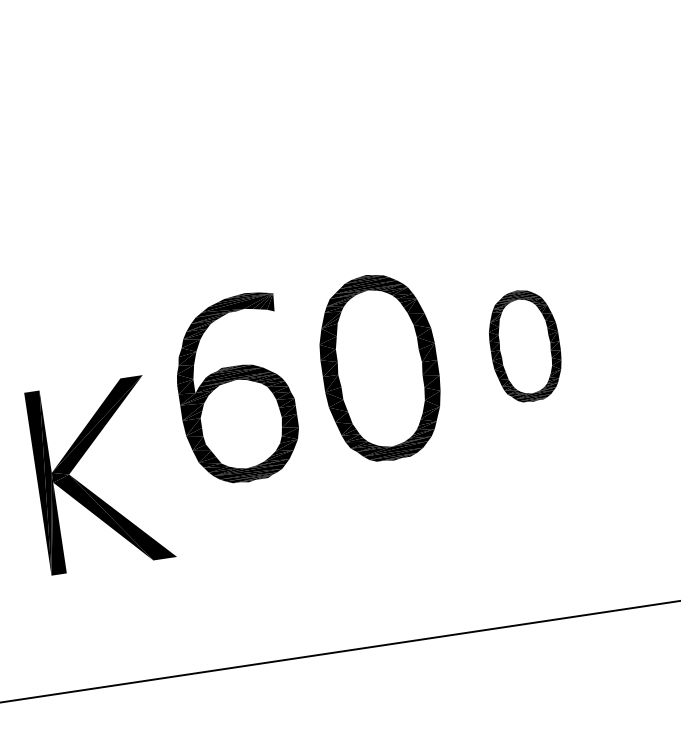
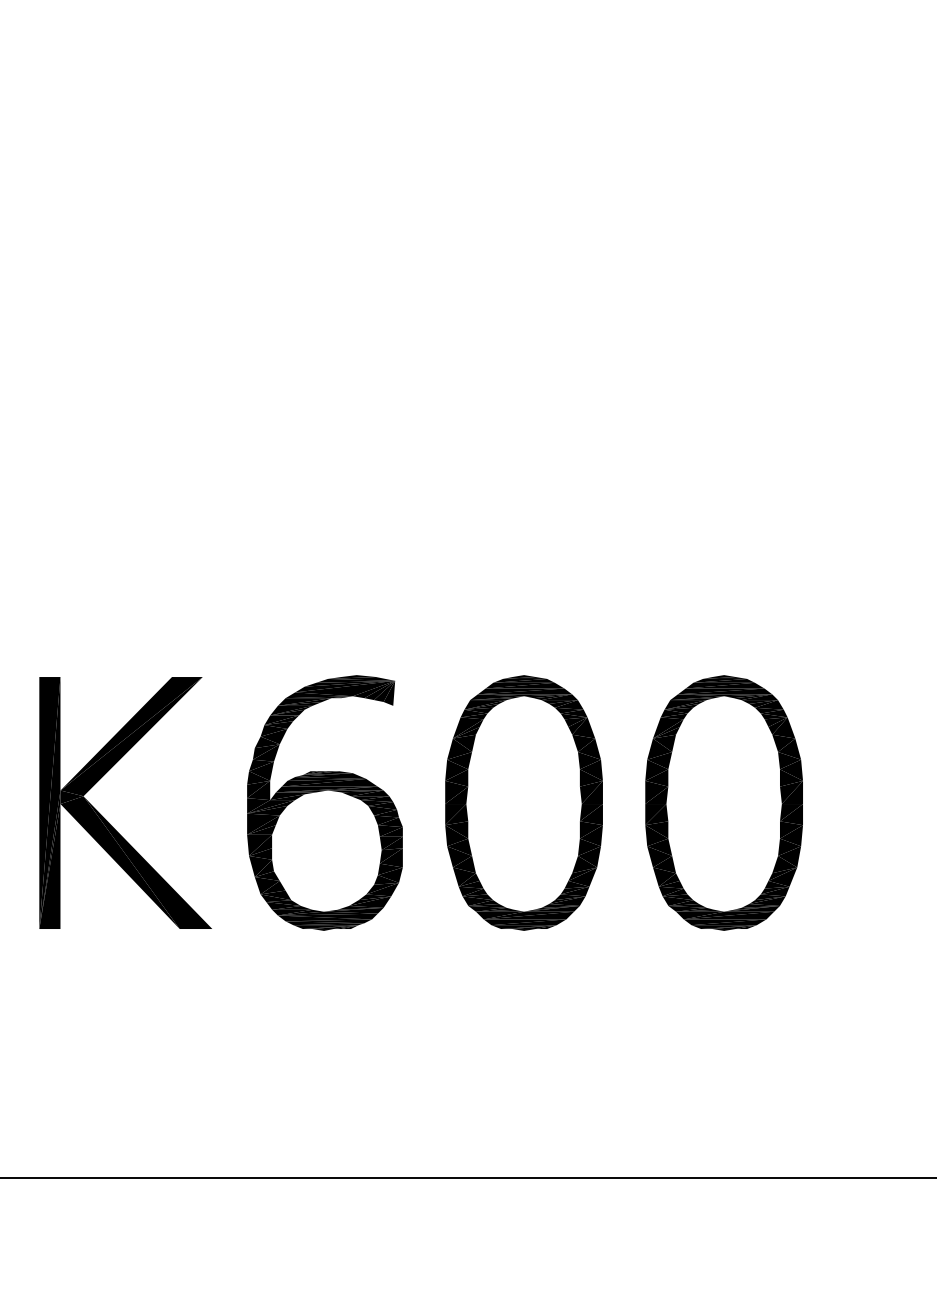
part: (524, 345) -> (723, 802), size x1.67
part: (89, 489) -> (107, 820), moved

